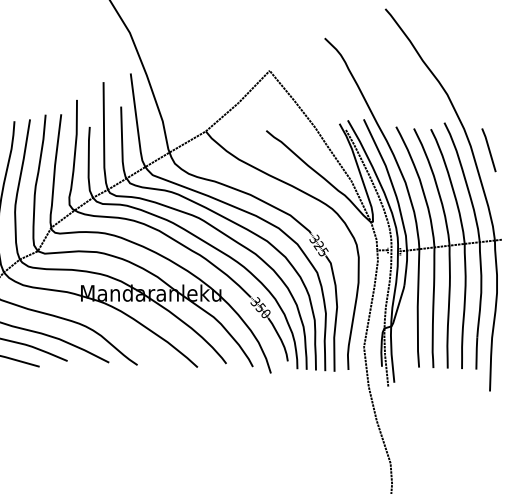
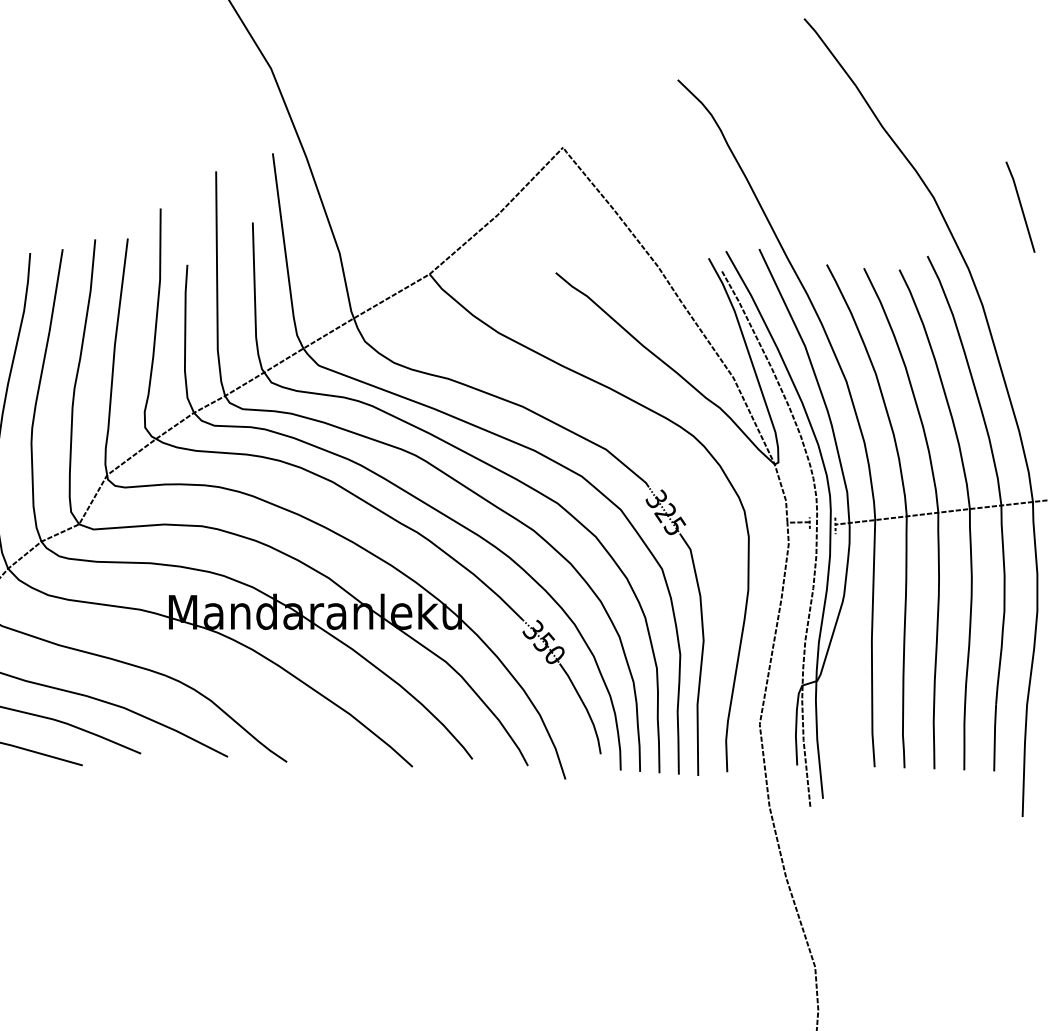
line: (488, 150) -> (1019, 207), moved

